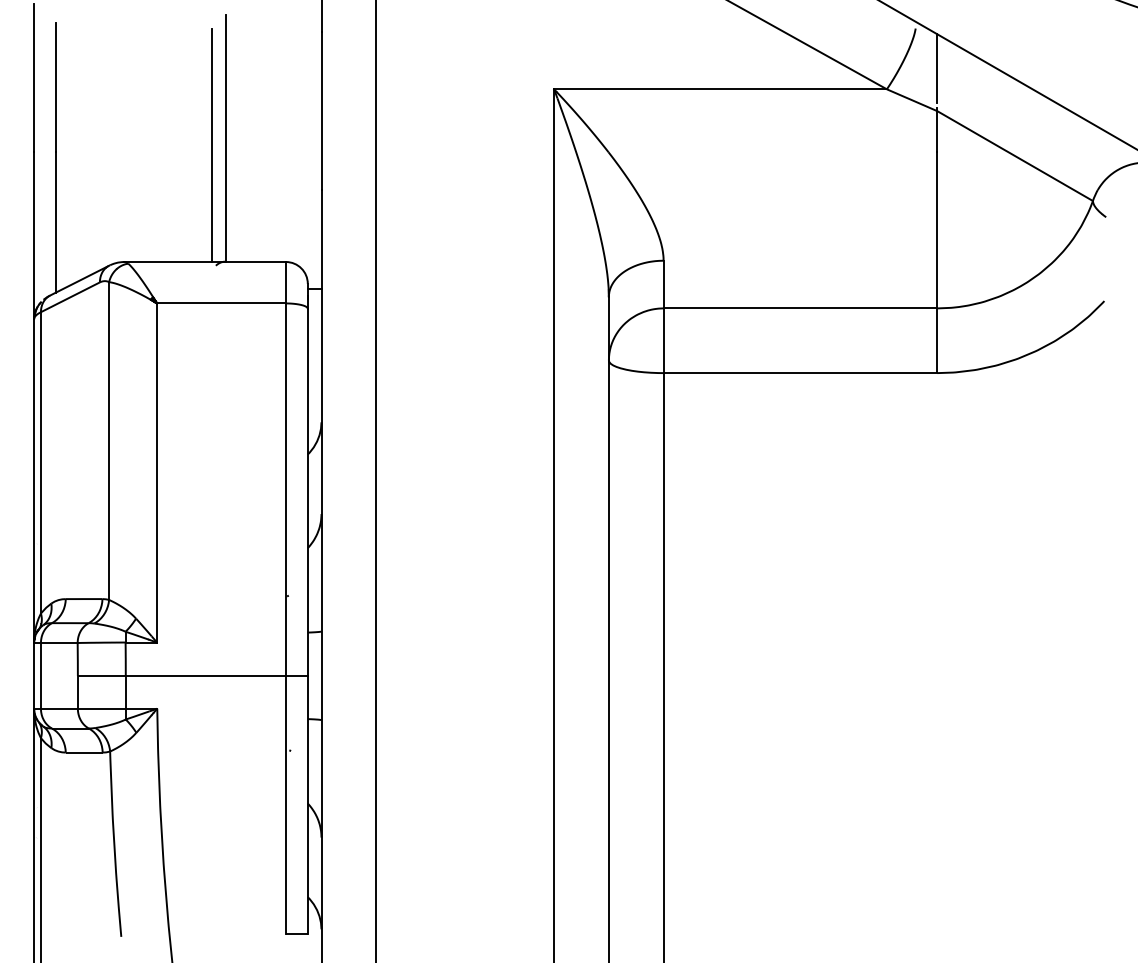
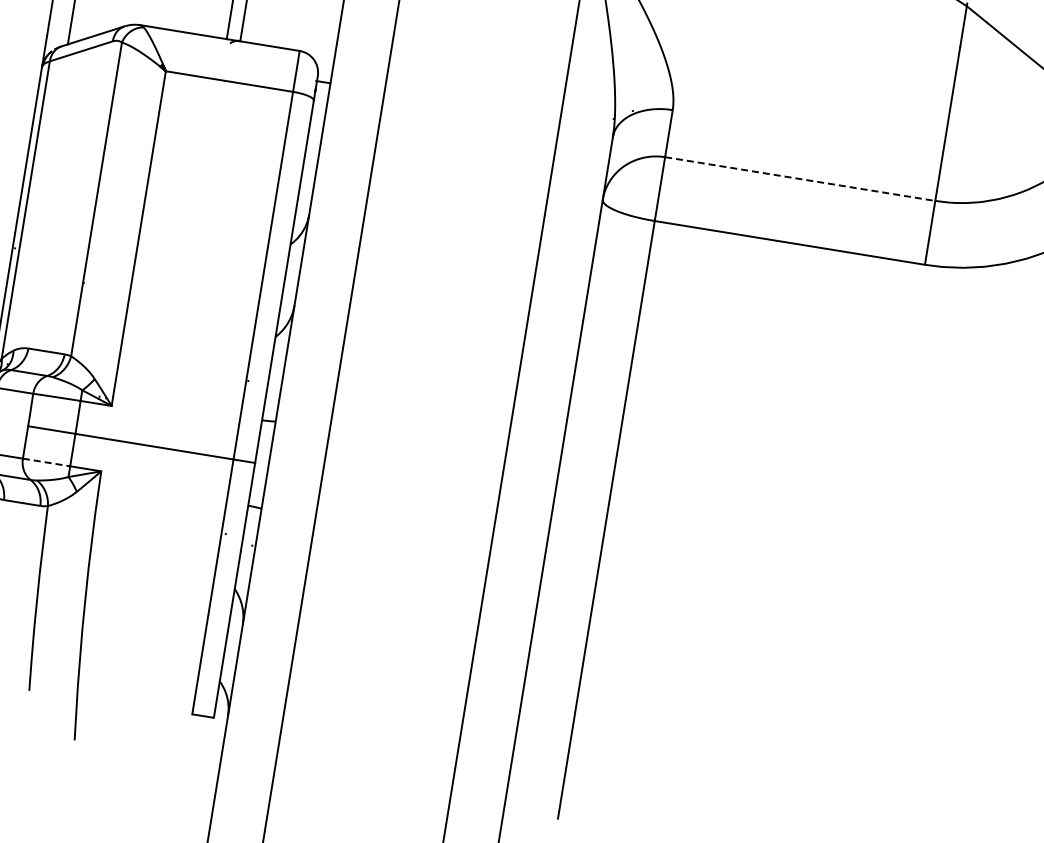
line: (800, 308) -> (800, 179), solid -> dashed
line: (101, 708) -> (46, 462), solid -> dashed

